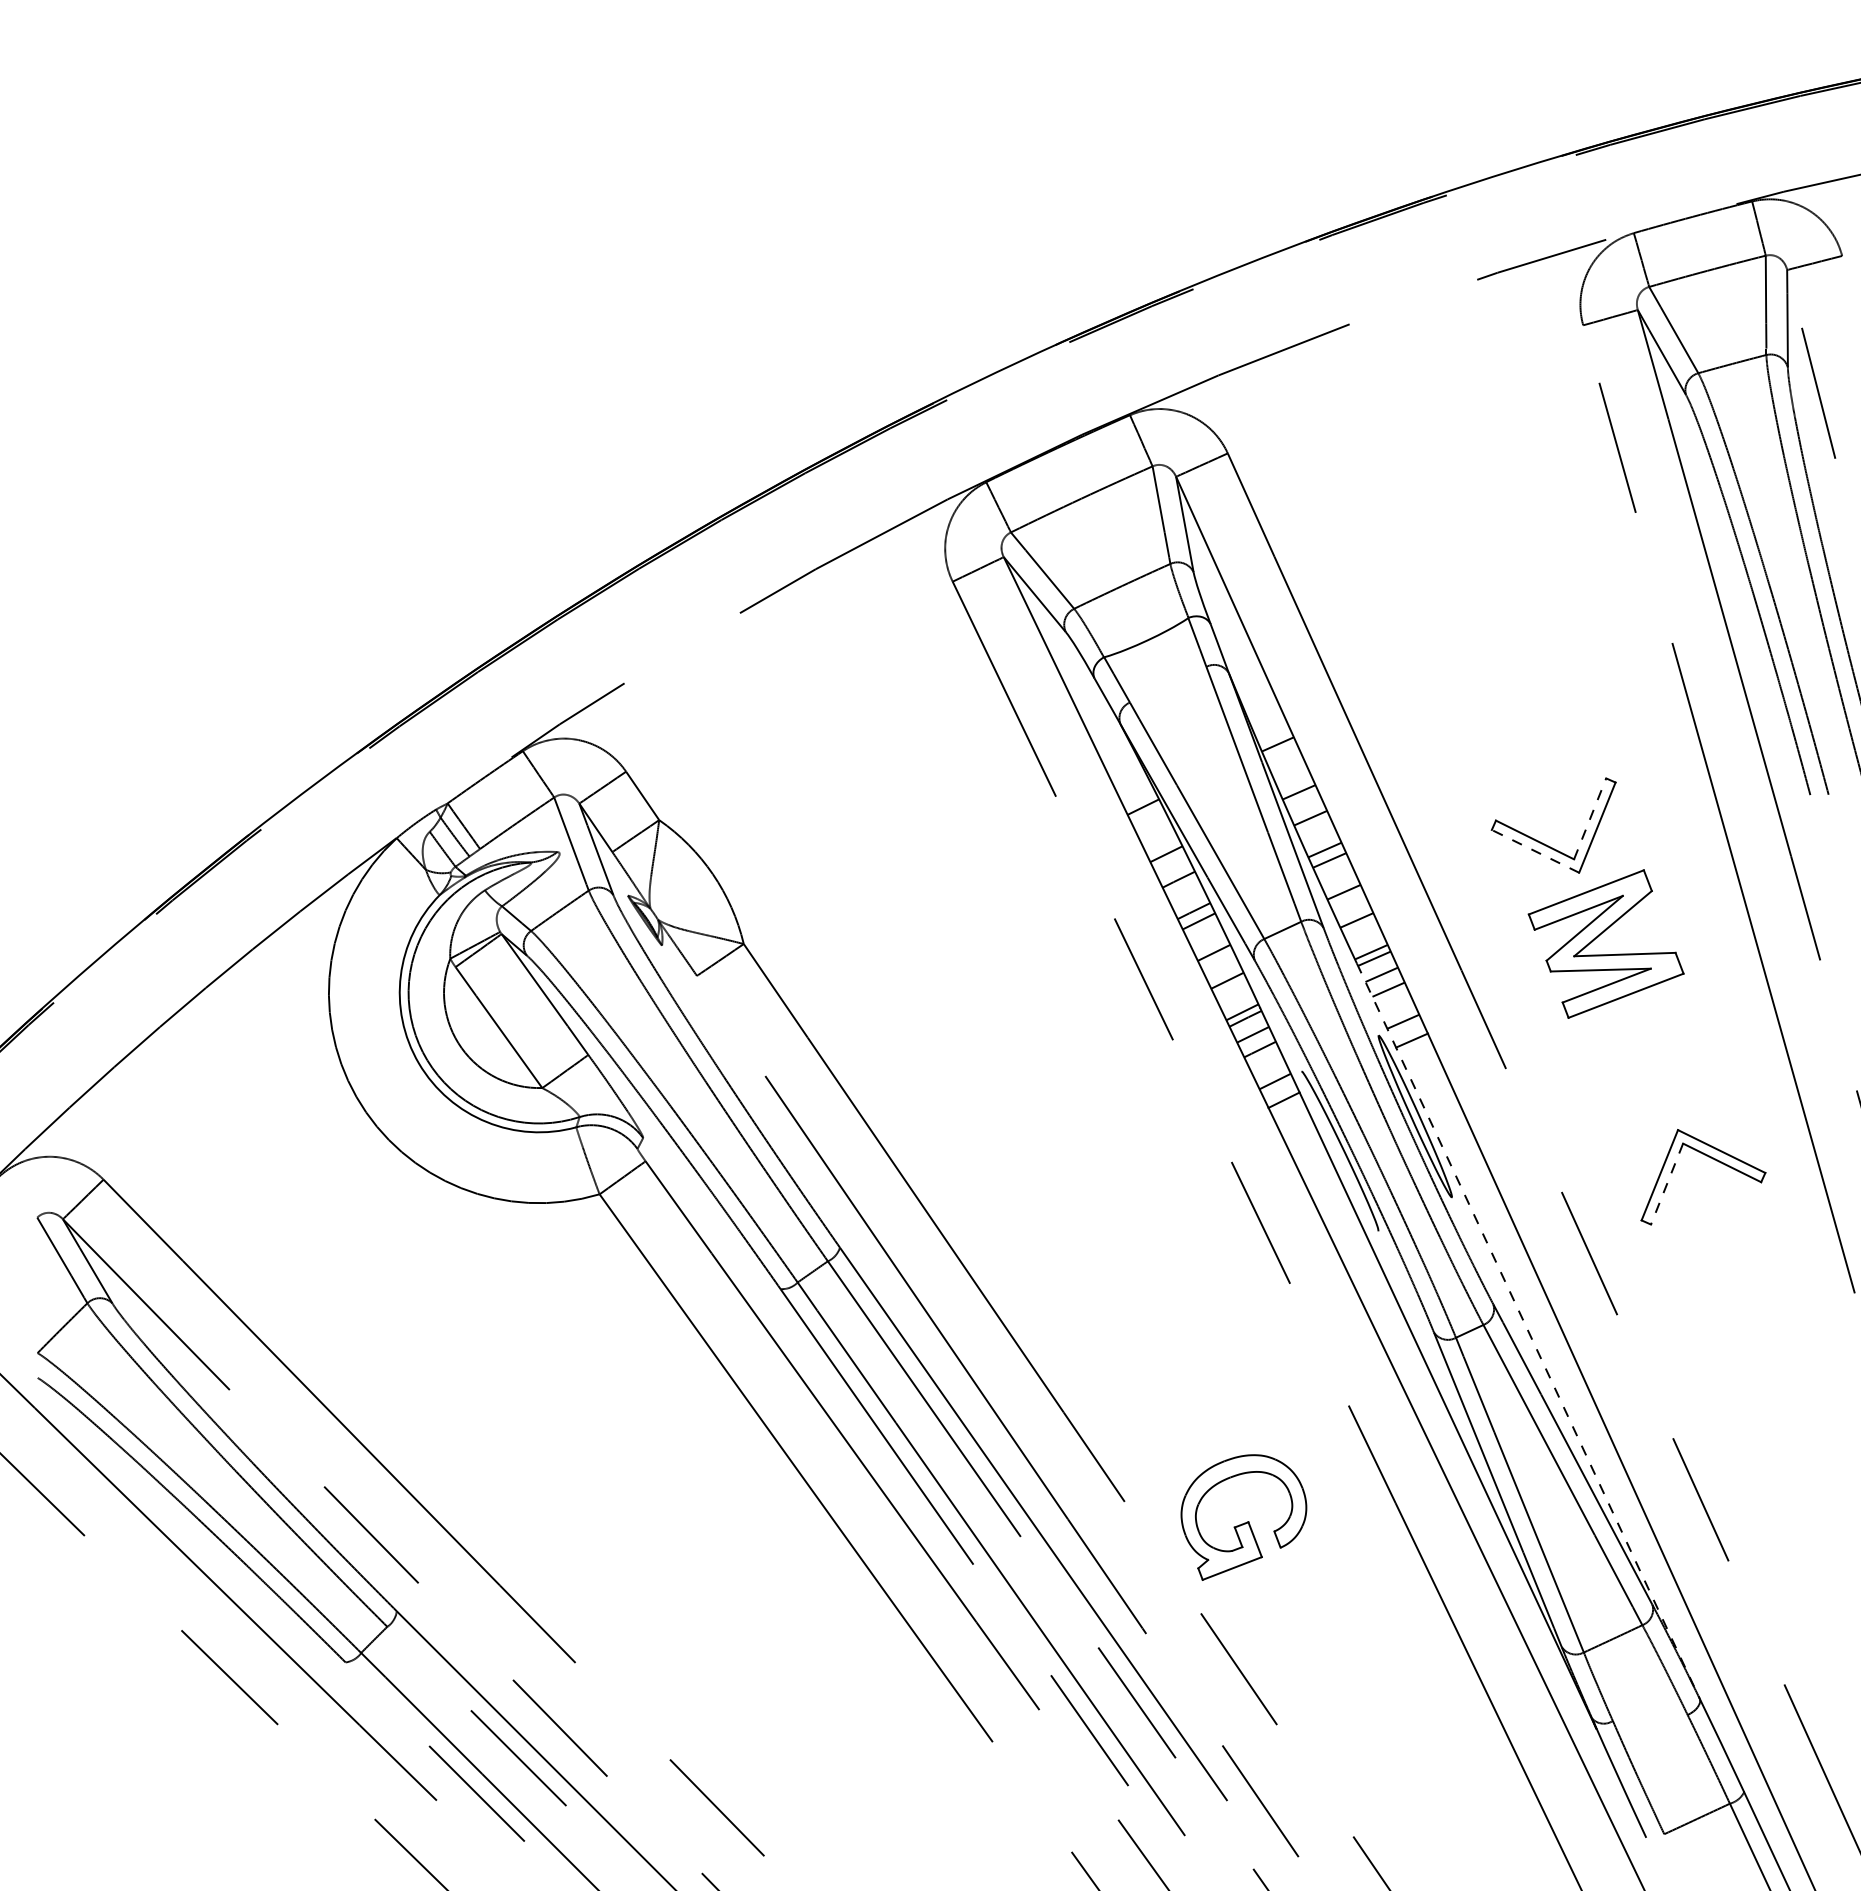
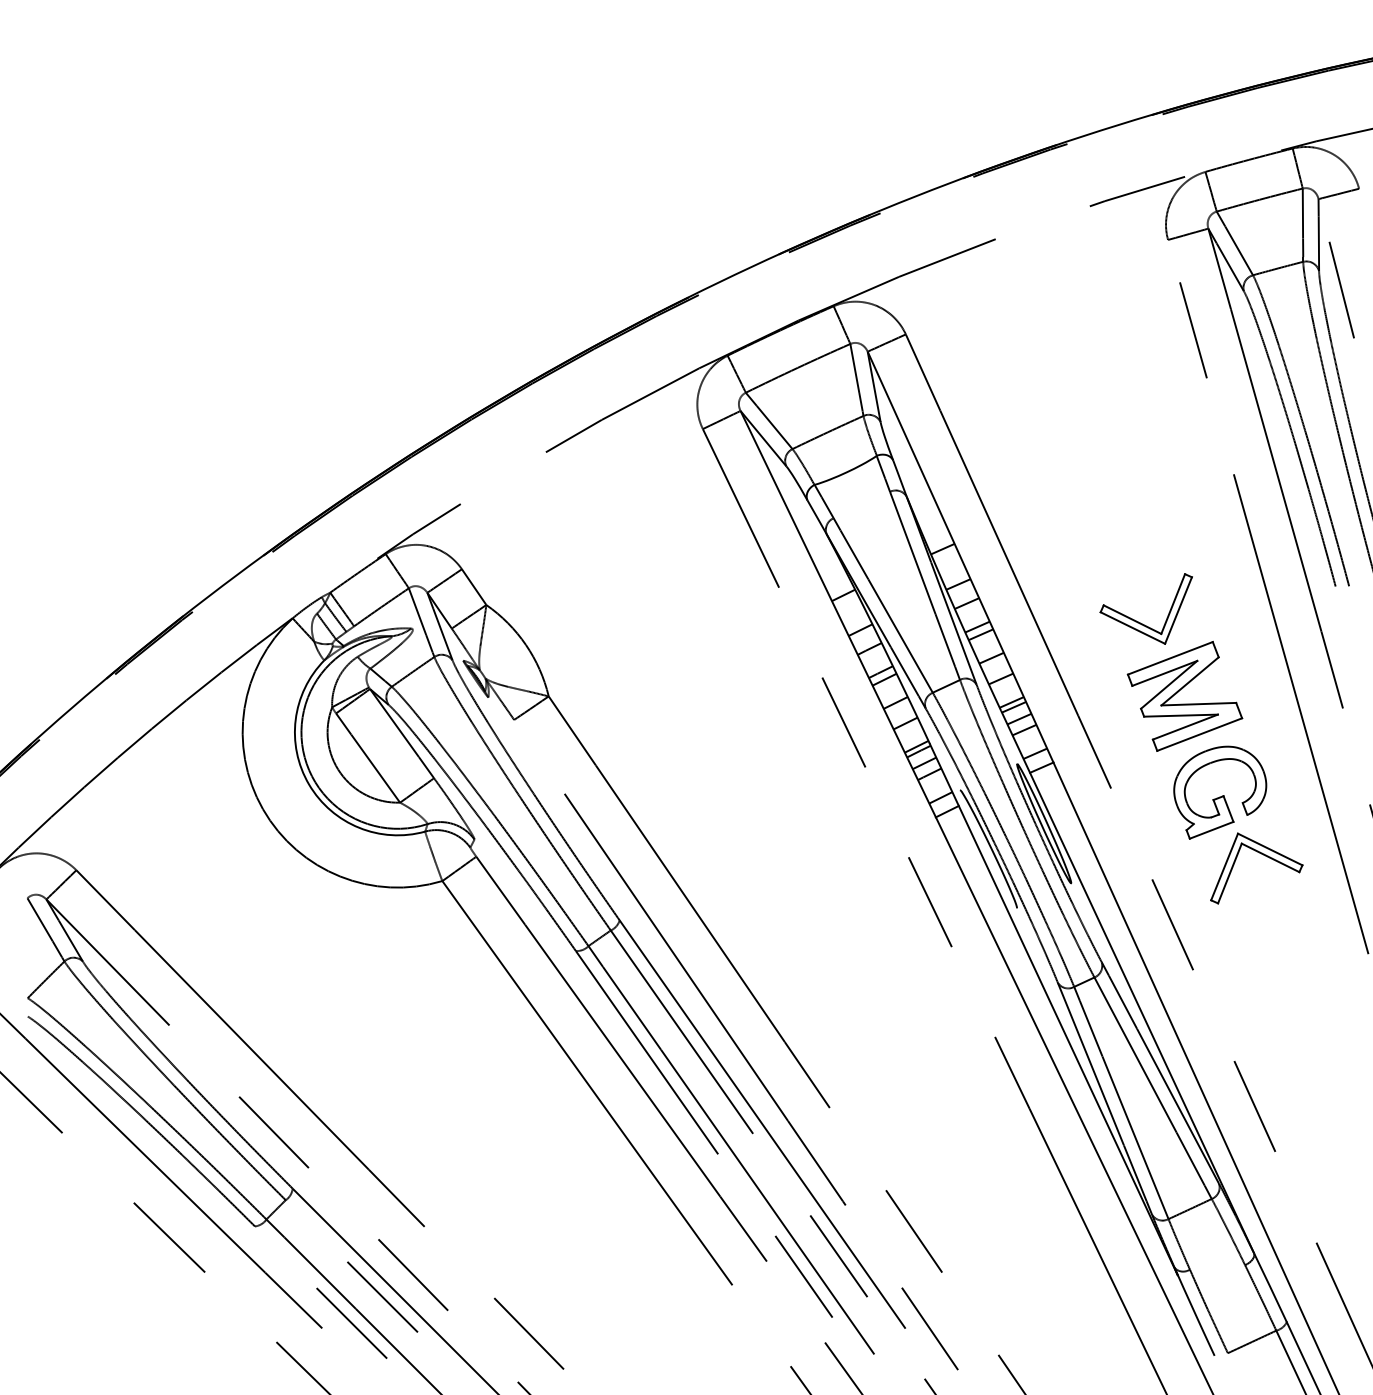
line: (1590, 818) -> (1173, 603), dashed -> solid
line: (1535, 851) -> (1132, 628), dashed -> solid
line: (1667, 1184) -> (1230, 873), dashed -> solid
line: (1528, 1332) -> (1127, 983), dashed -> solid
part: (1243, 1517) -> (1219, 792), moved

